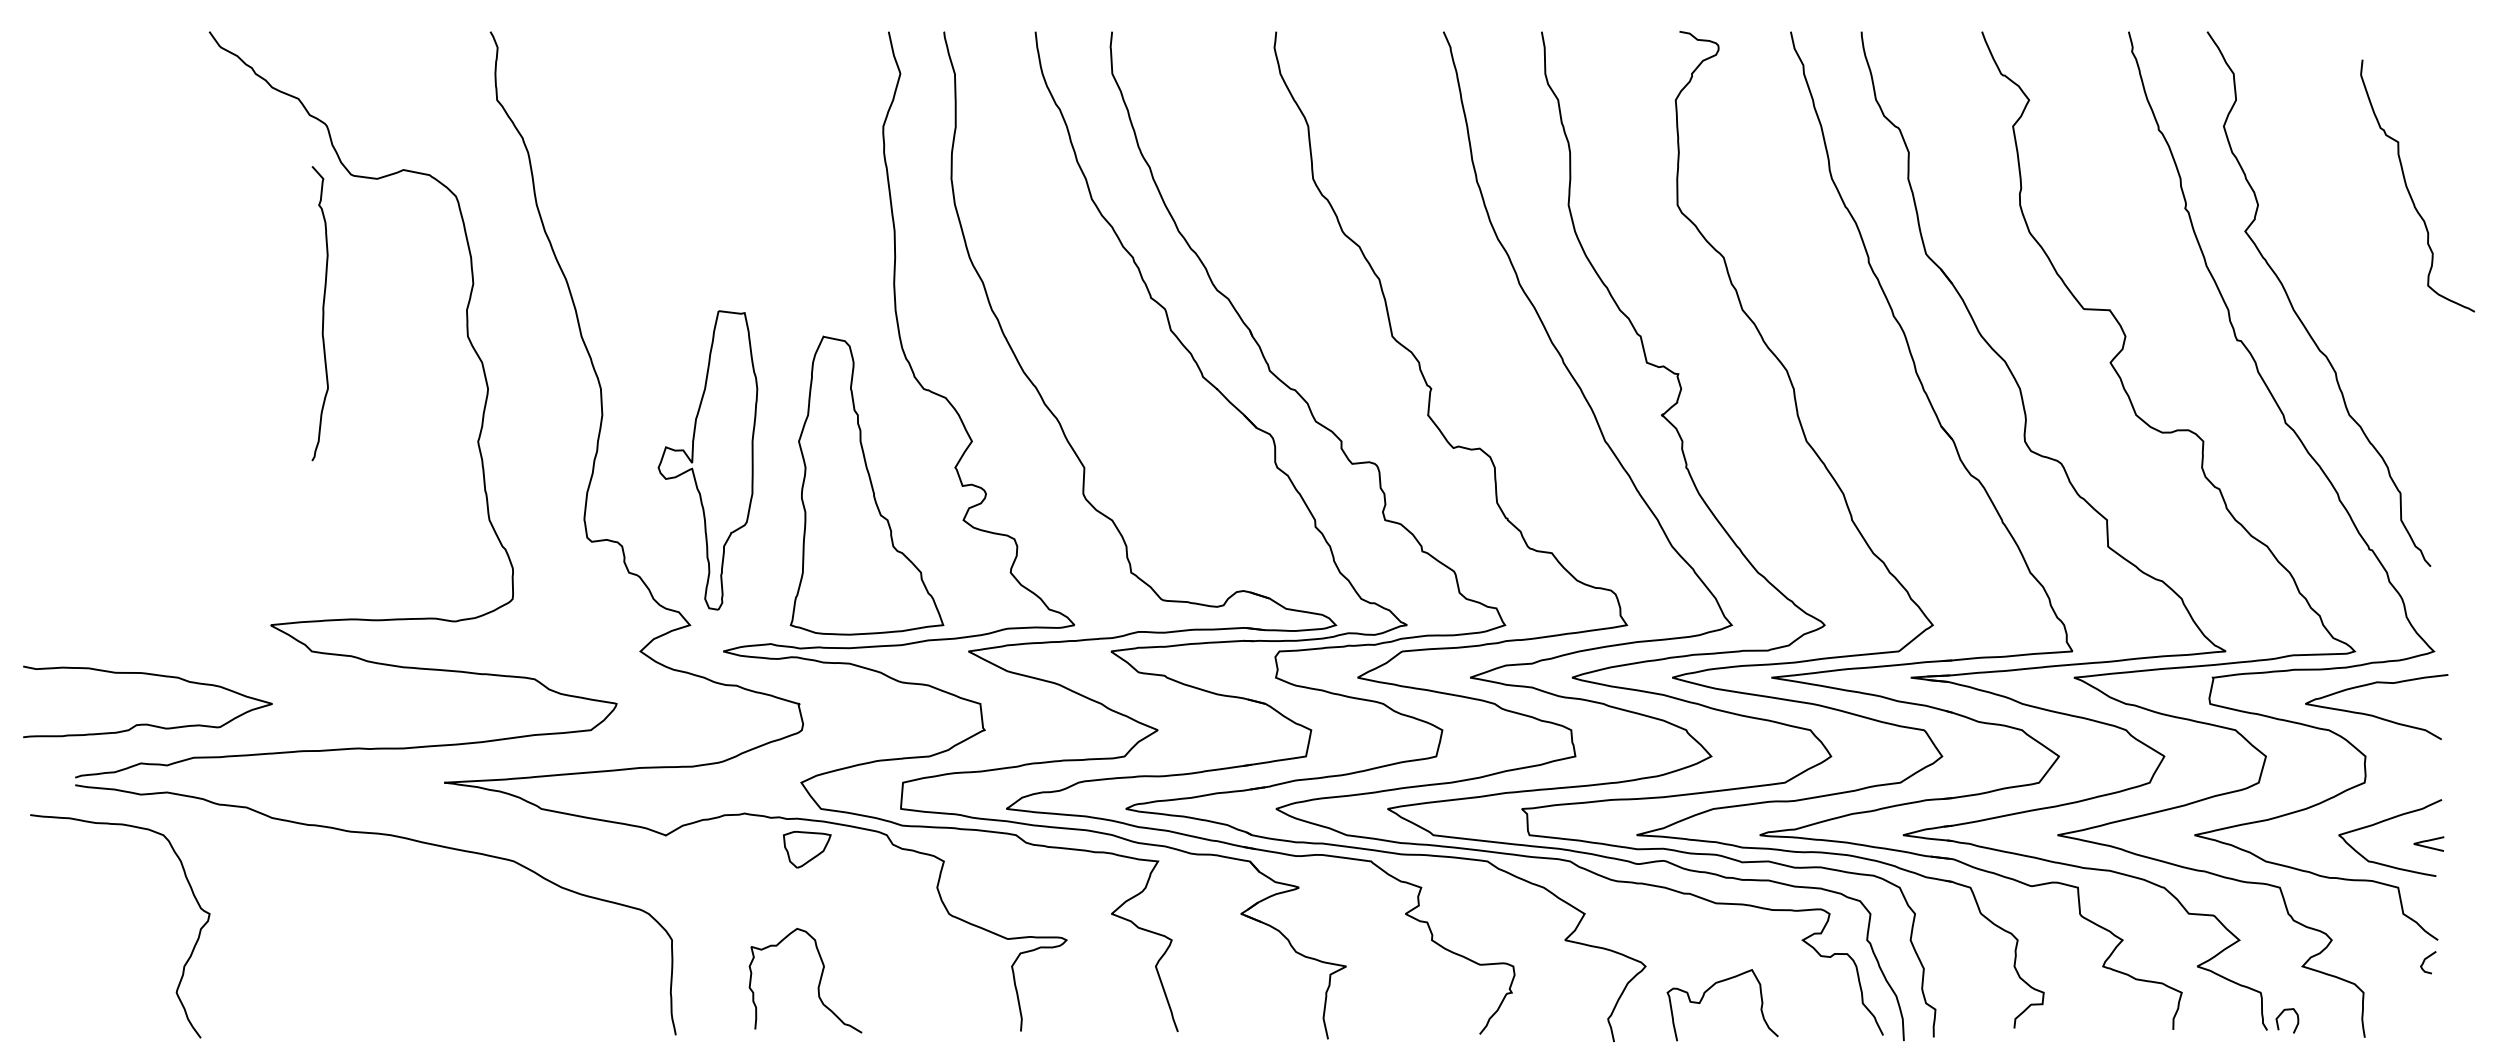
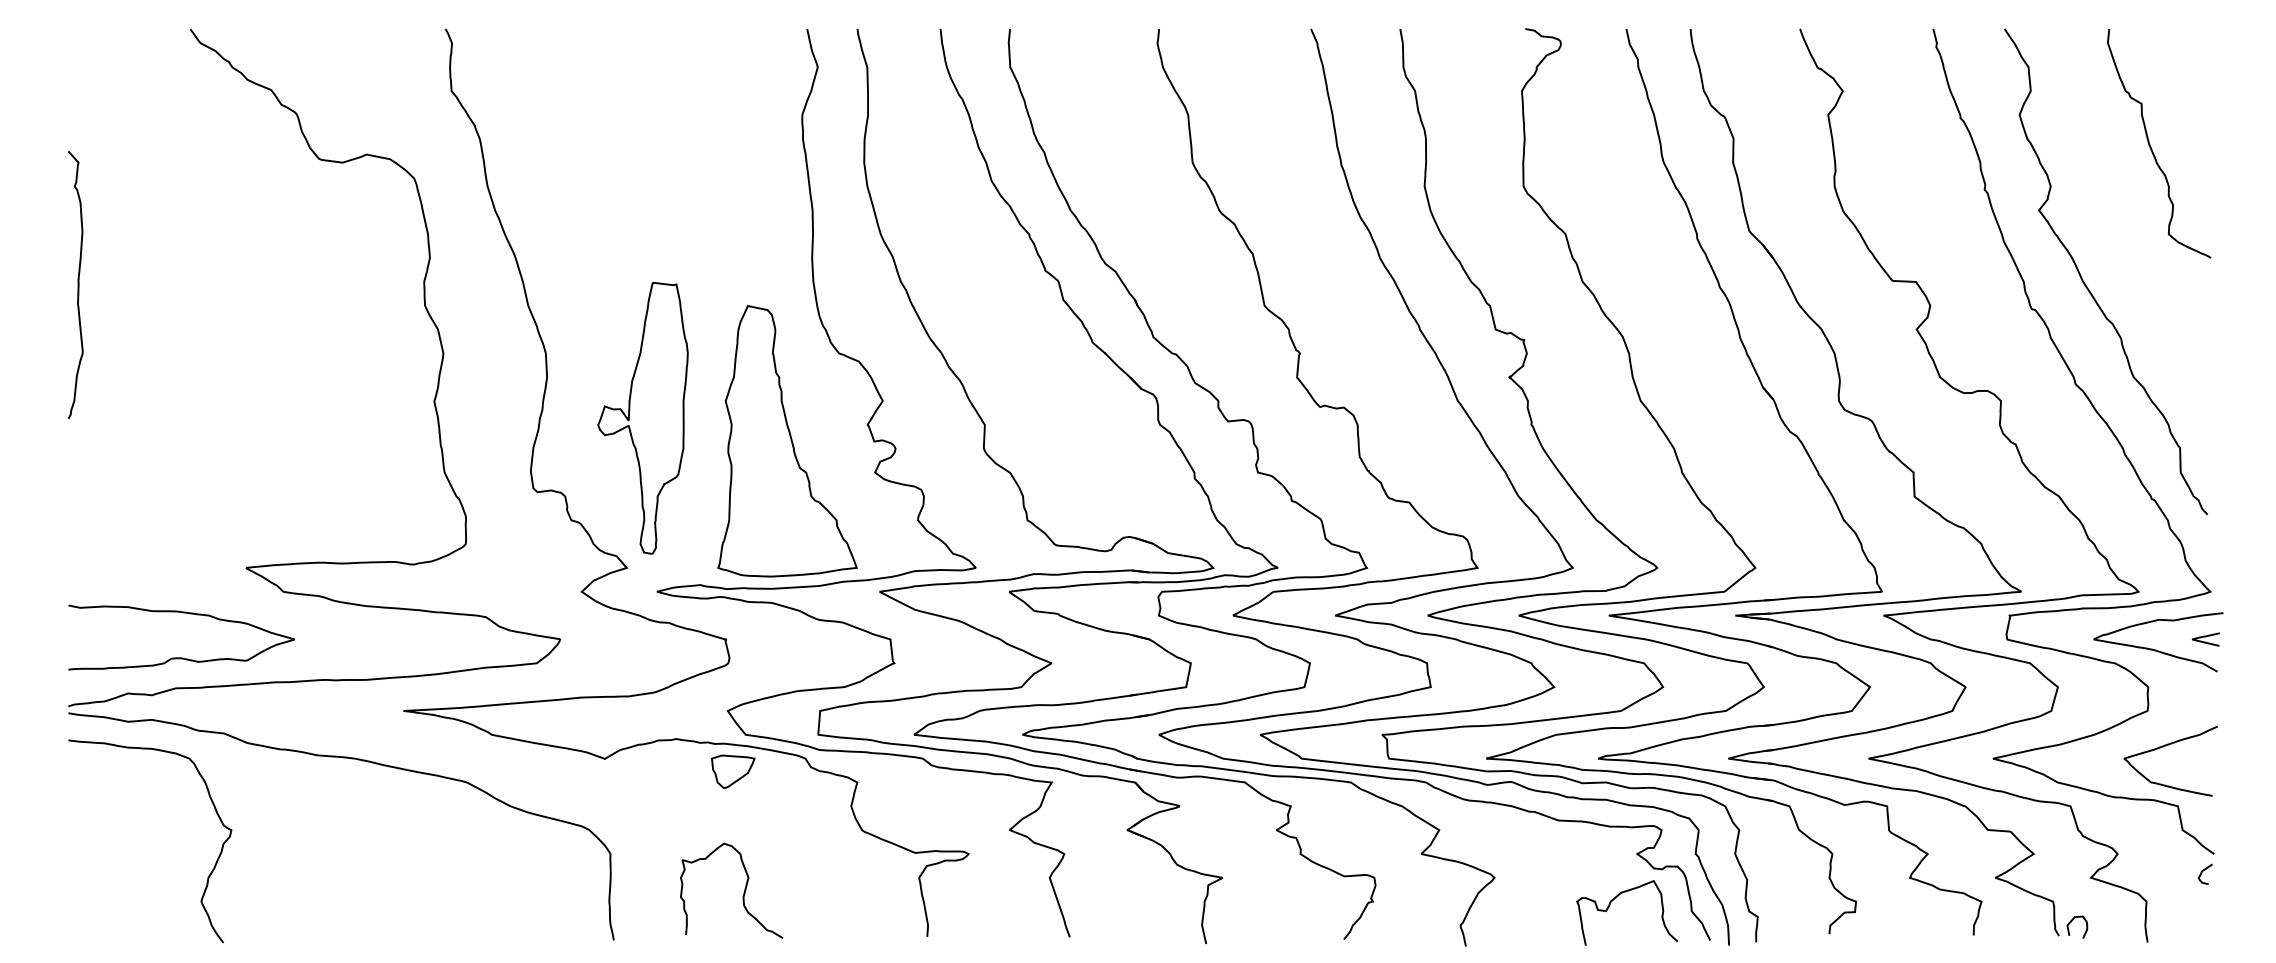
curve: (2409, 190) -> (2151, 147), moved
curve: (322, 313) -> (77, 284), moved
curve: (147, 723) -> (181, 657), moved
curve: (2428, 841) -> (2205, 637), moved
curve: (183, 965) -> (207, 876), moved
curve: (1704, 996) -> (1610, 905), moved

